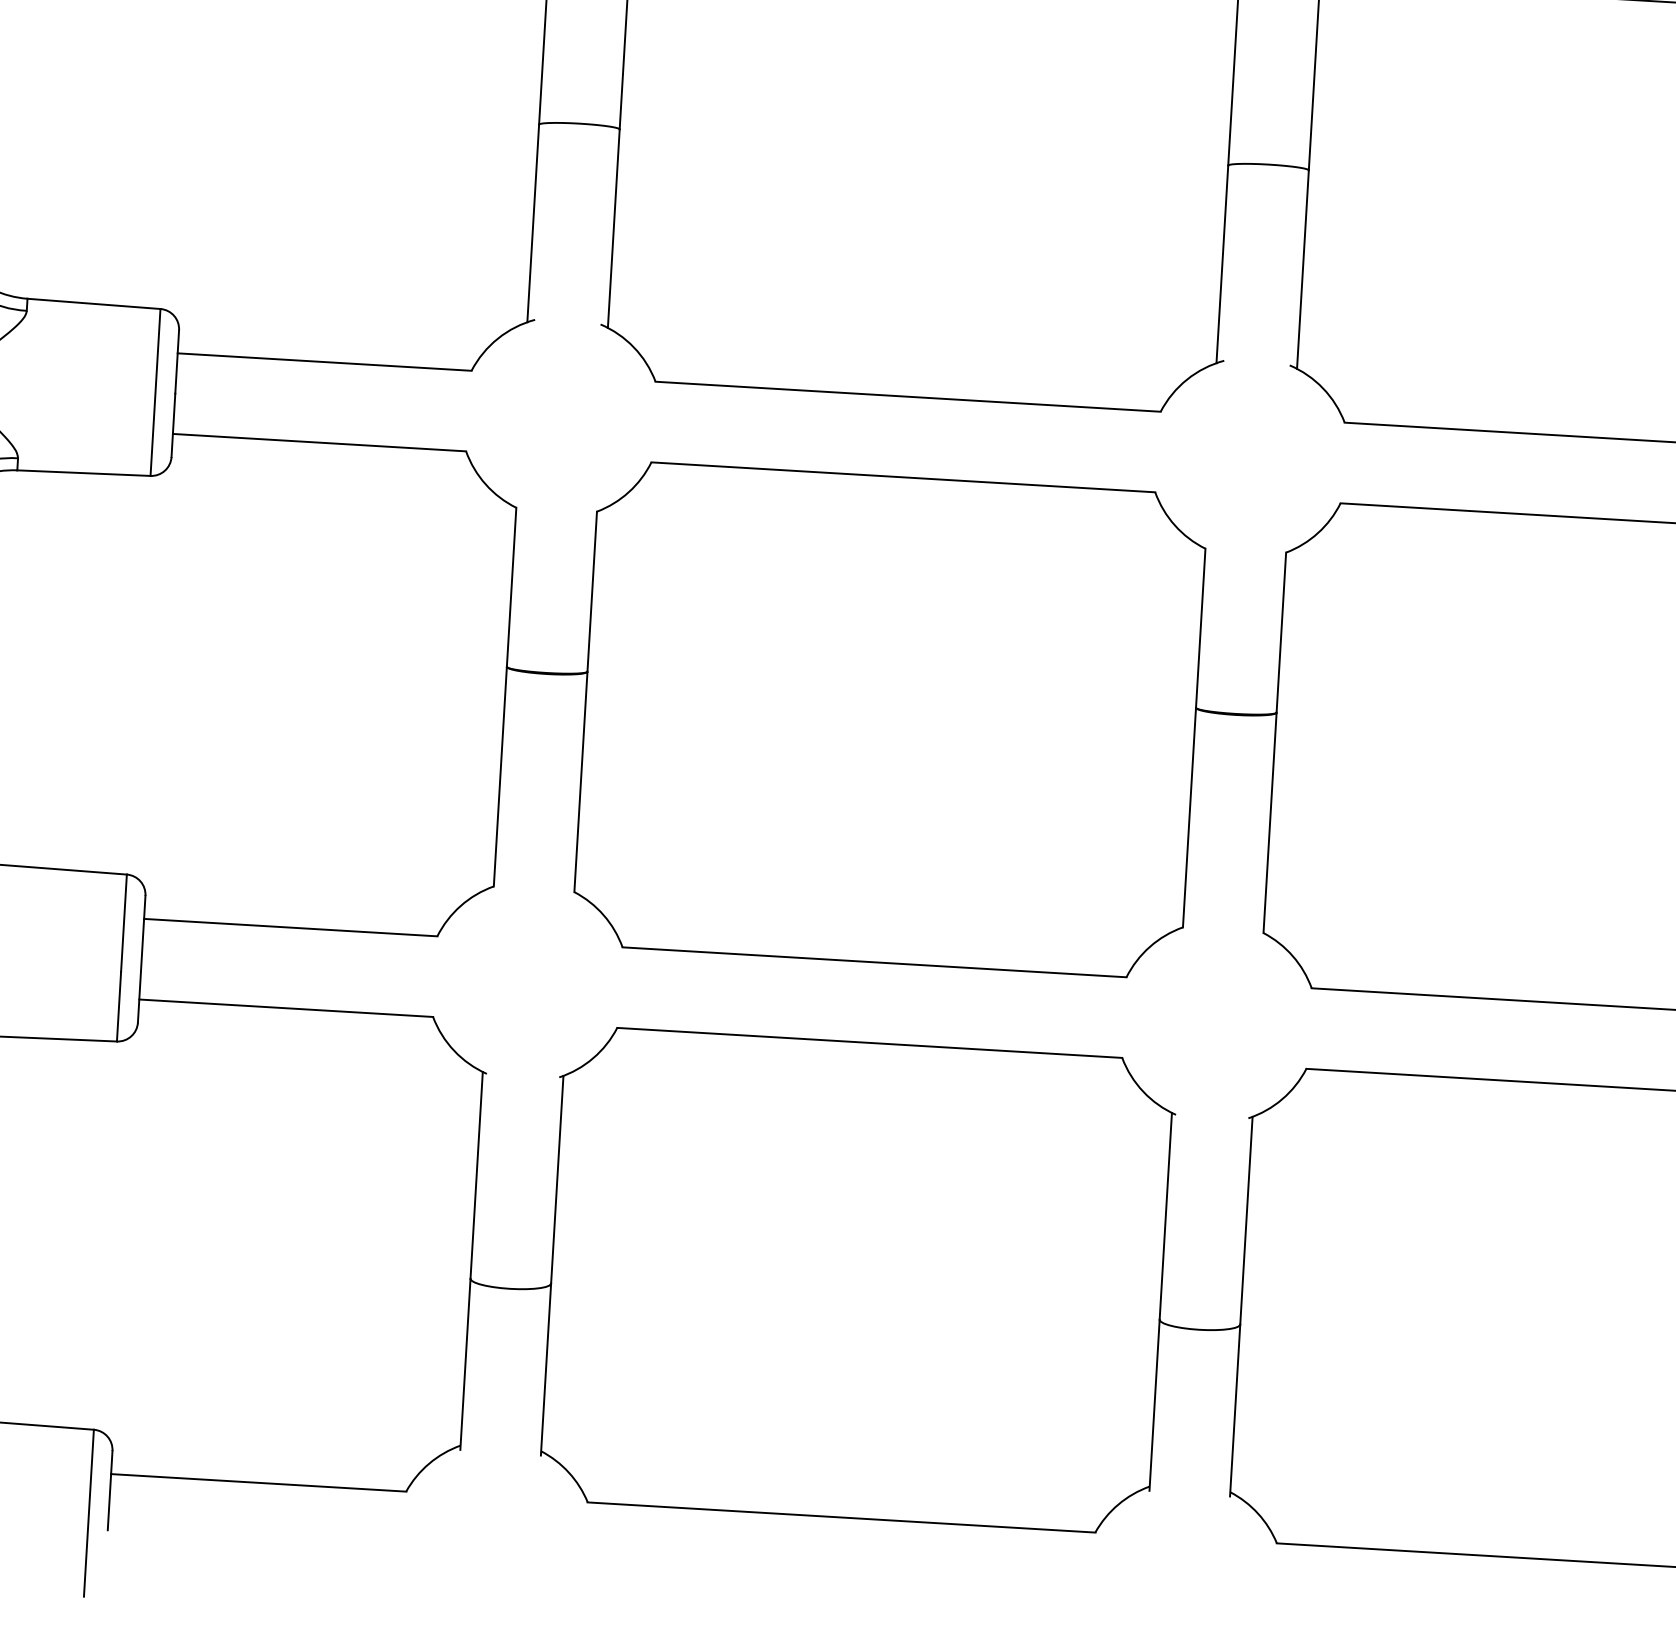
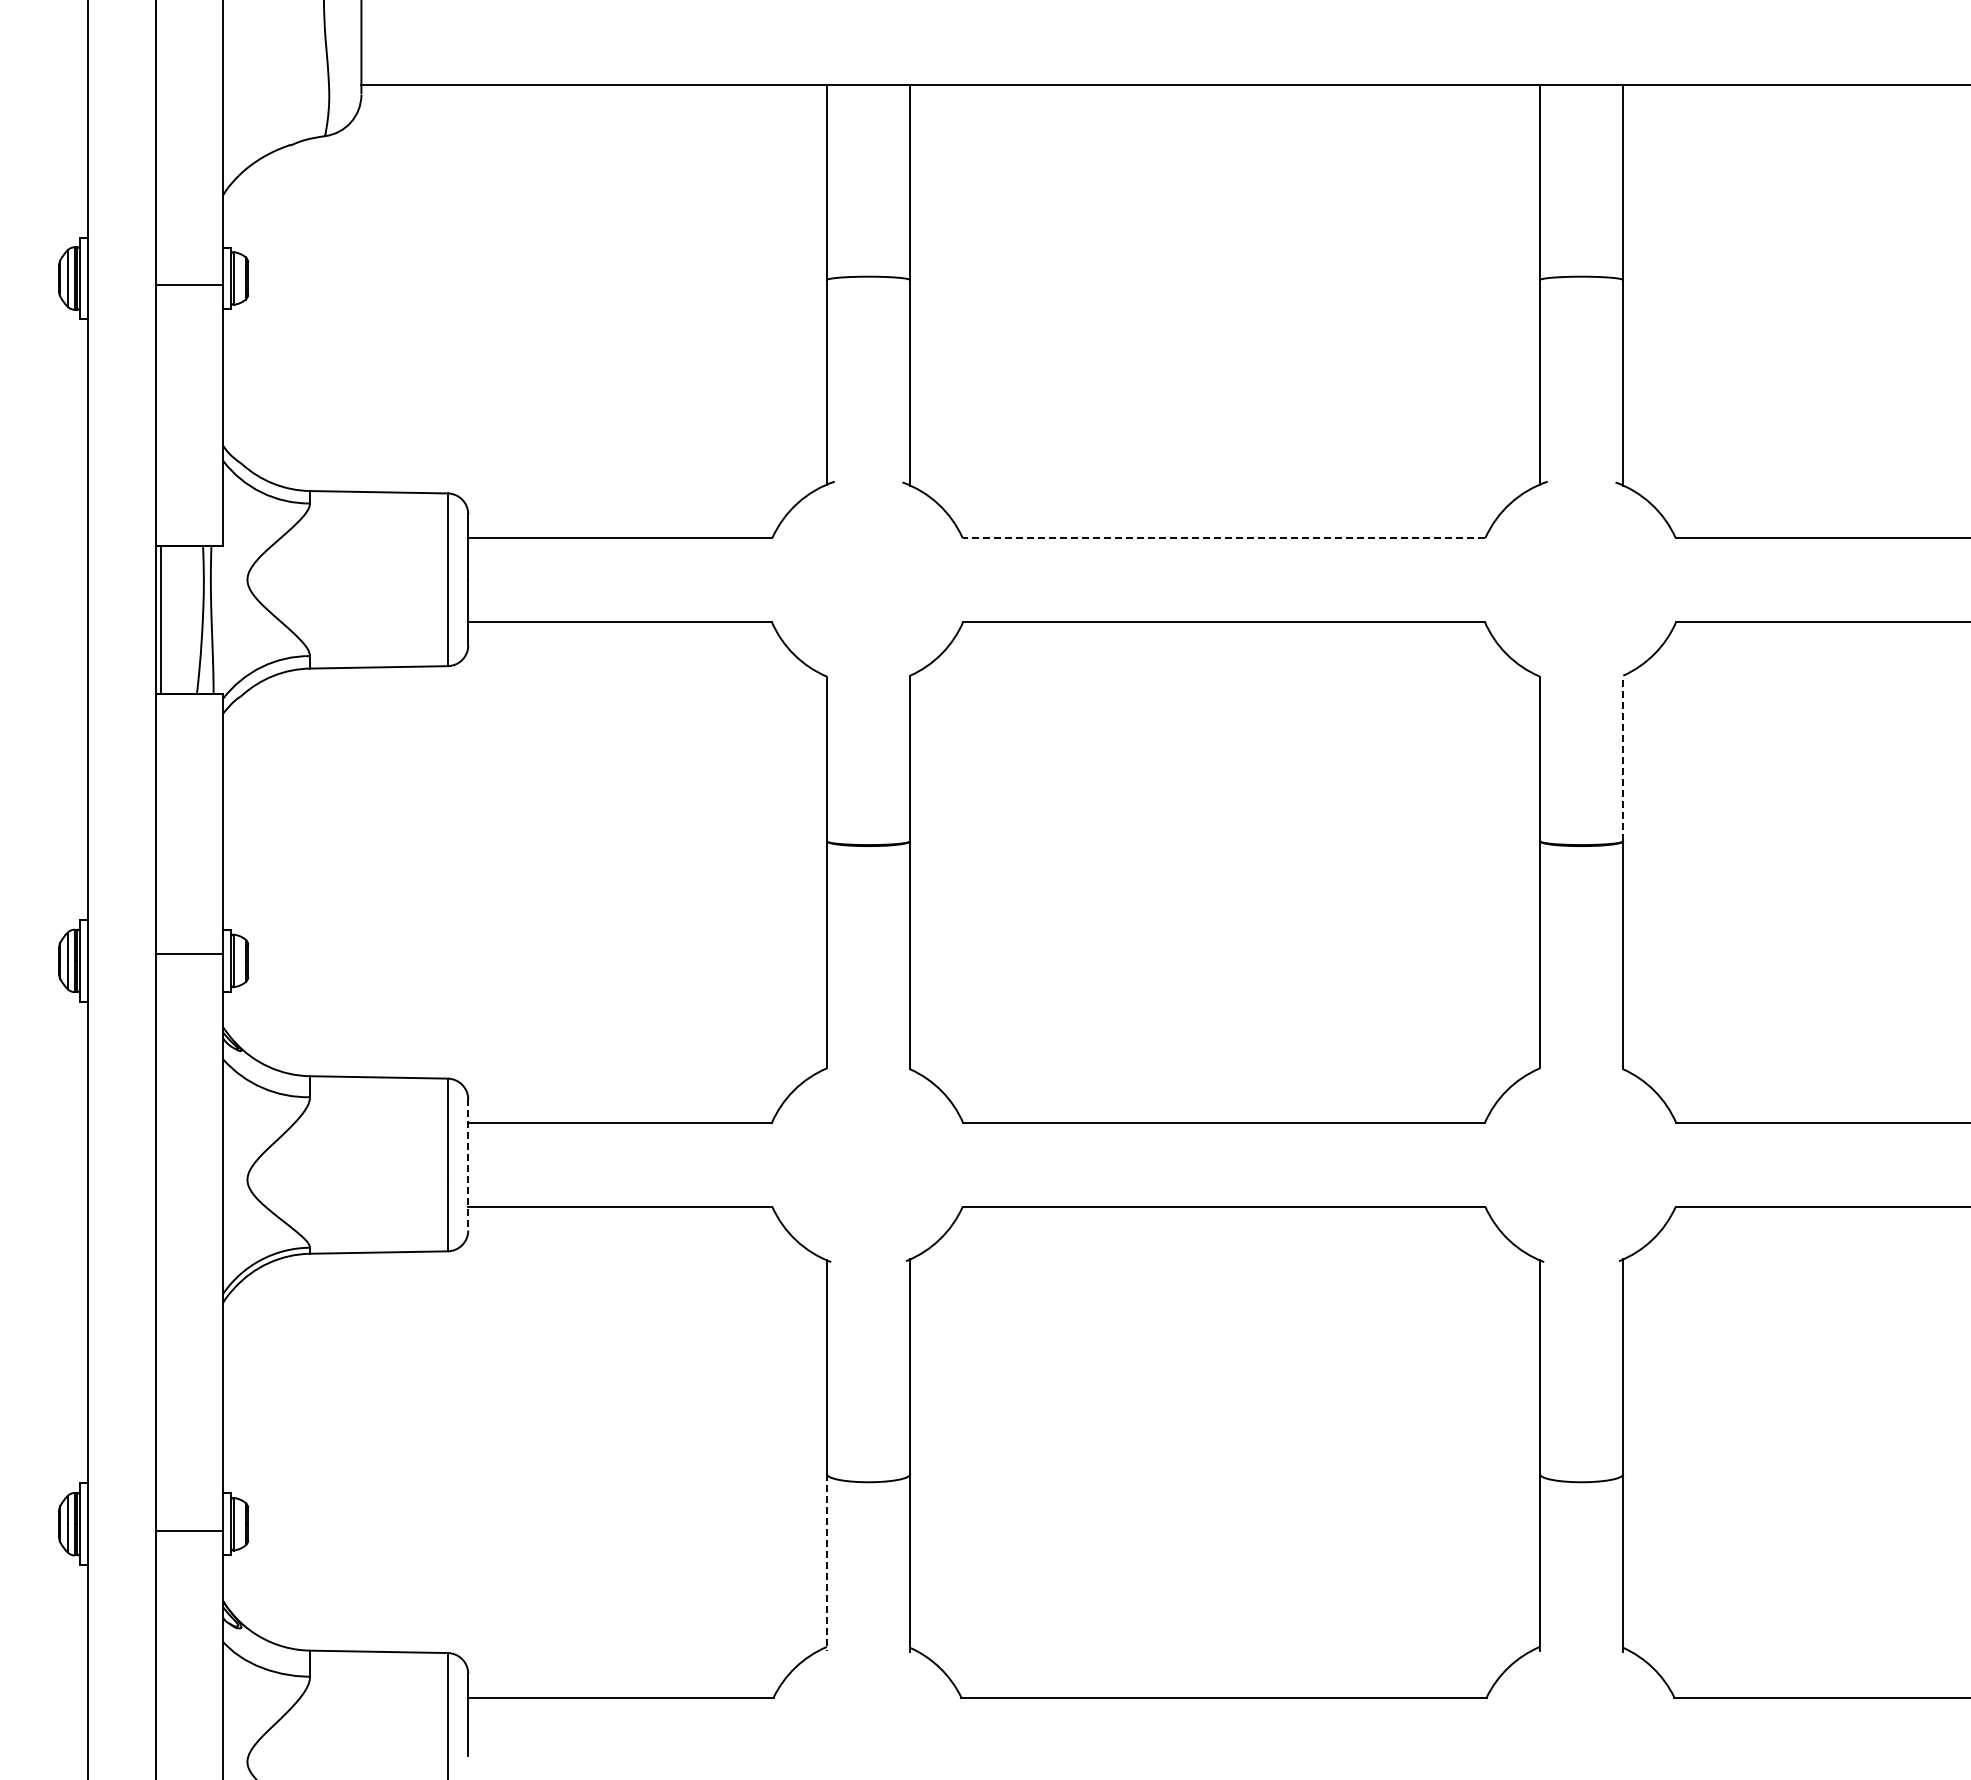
line: (907, 397) -> (1223, 538), solid -> dashed
line: (1281, 632) -> (1623, 758), solid -> dashed
line: (141, 958) -> (468, 1164), solid -> dashed
line: (465, 1363) -> (826, 1562), solid -> dashed

